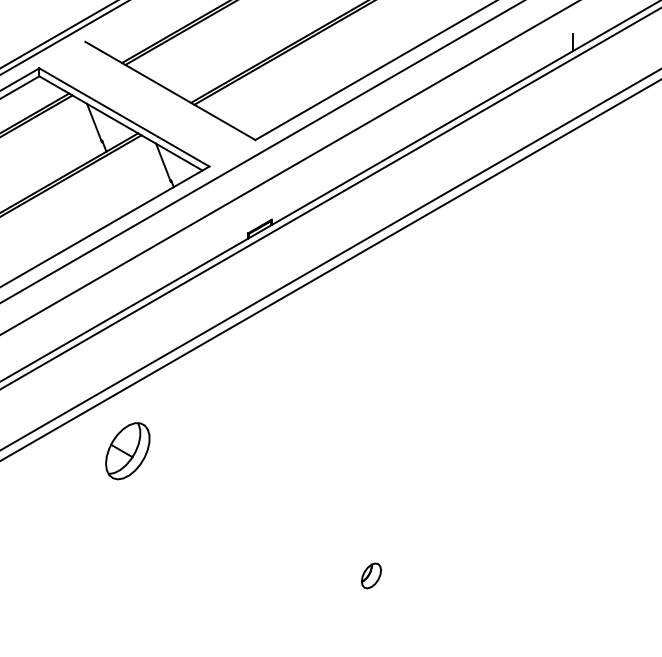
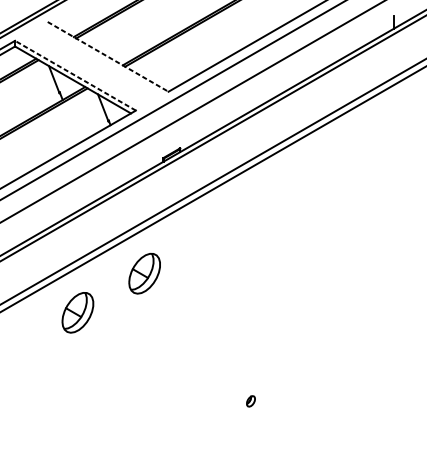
line: (170, 91) -> (108, 57), solid -> dashed
line: (123, 117) -> (74, 75), solid -> dashed
part: (221, 396) -> (144, 273), added
part: (371, 575) -> (251, 401), size x0.6

